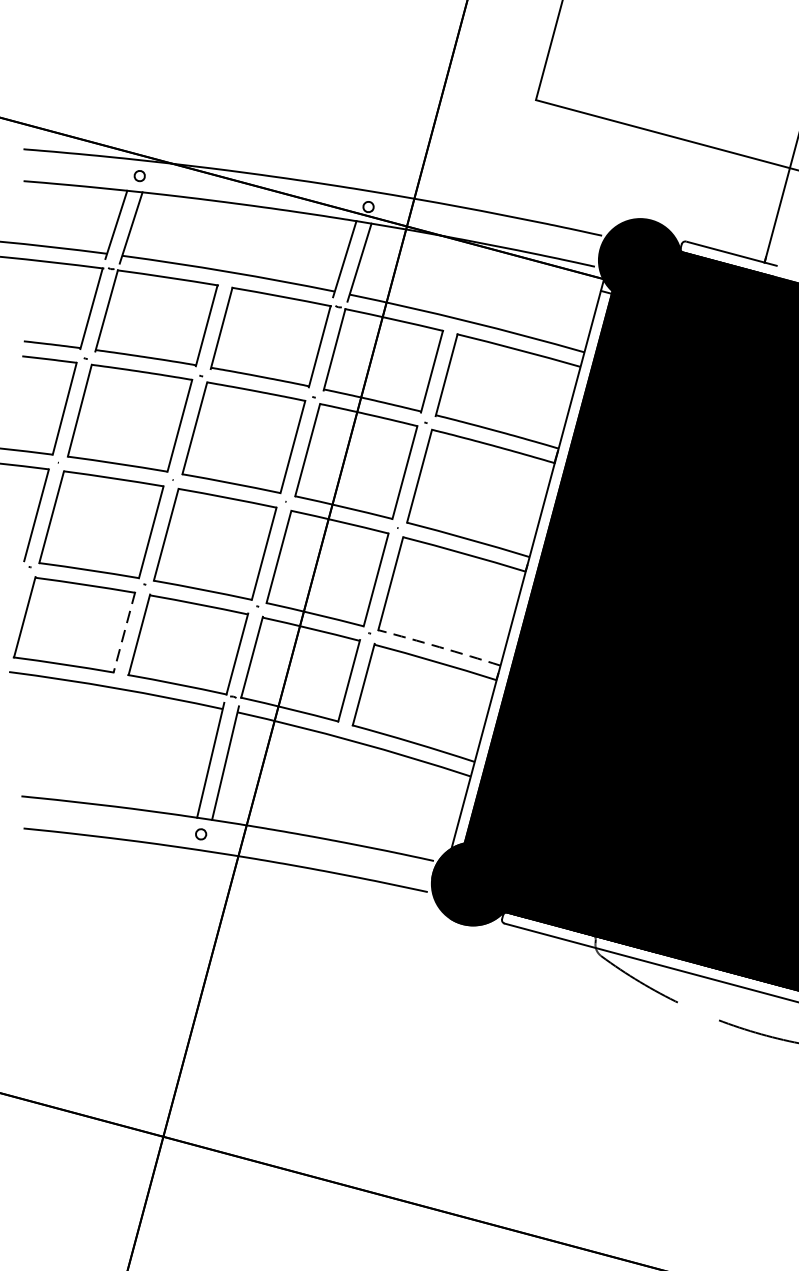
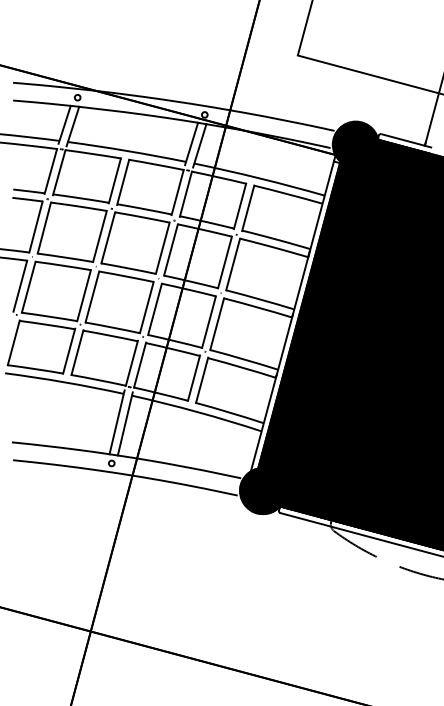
line: (125, 632) -> (69, 351), dashed -> solid
arc: (439, 647) -> (244, 359), dashed -> solid

